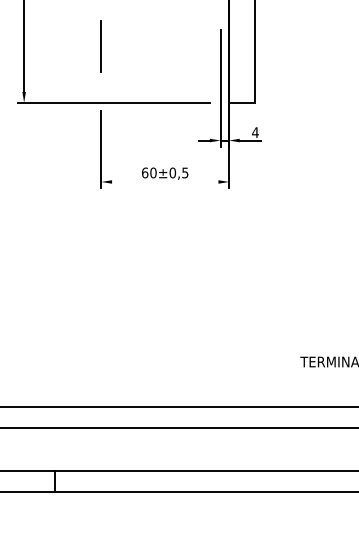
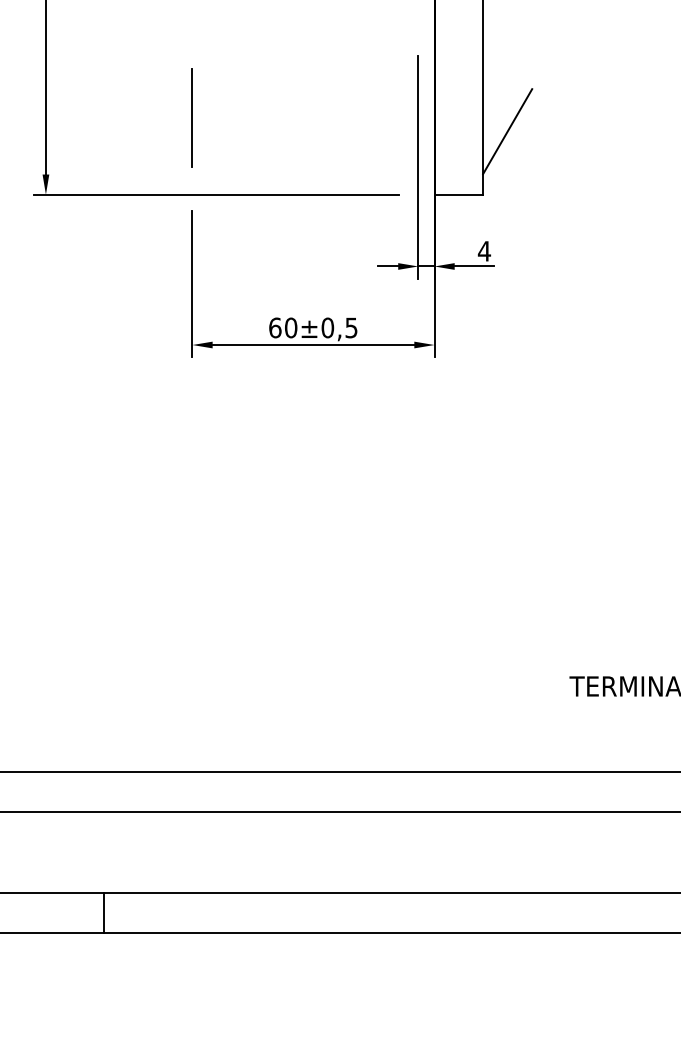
line: (100, 46) -> (190, 118), moved
line: (267, 69) -> (507, 131), added
line: (165, 181) -> (313, 344), added

